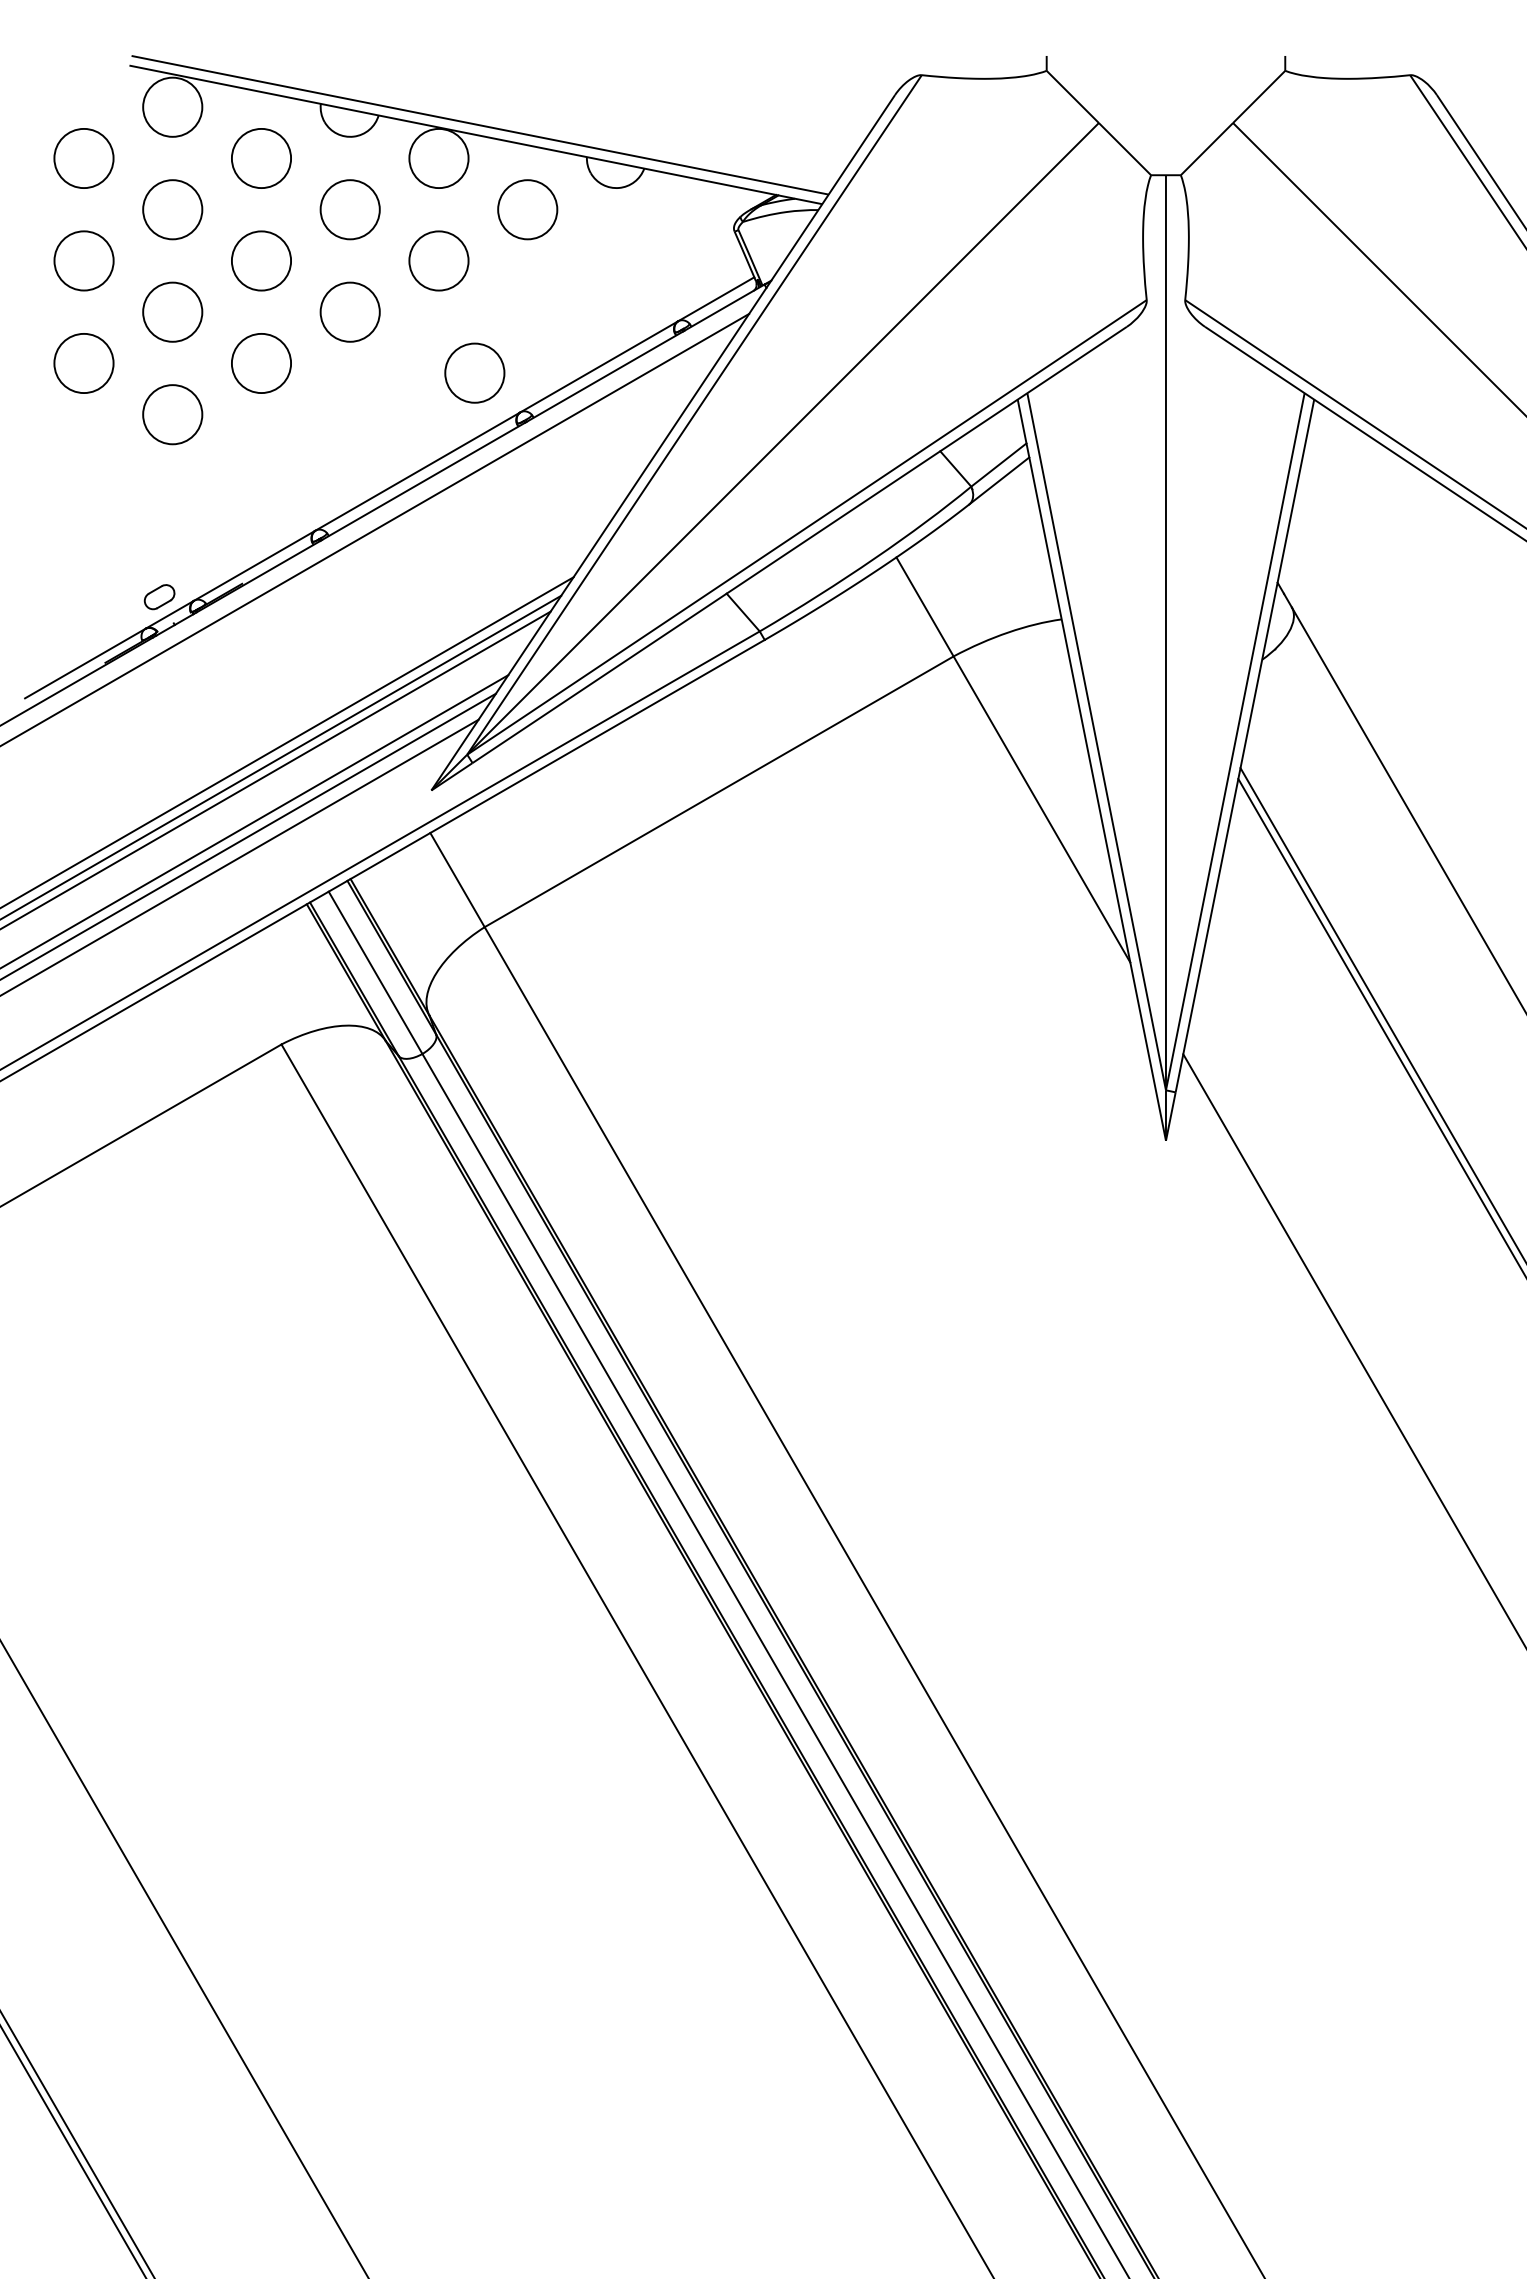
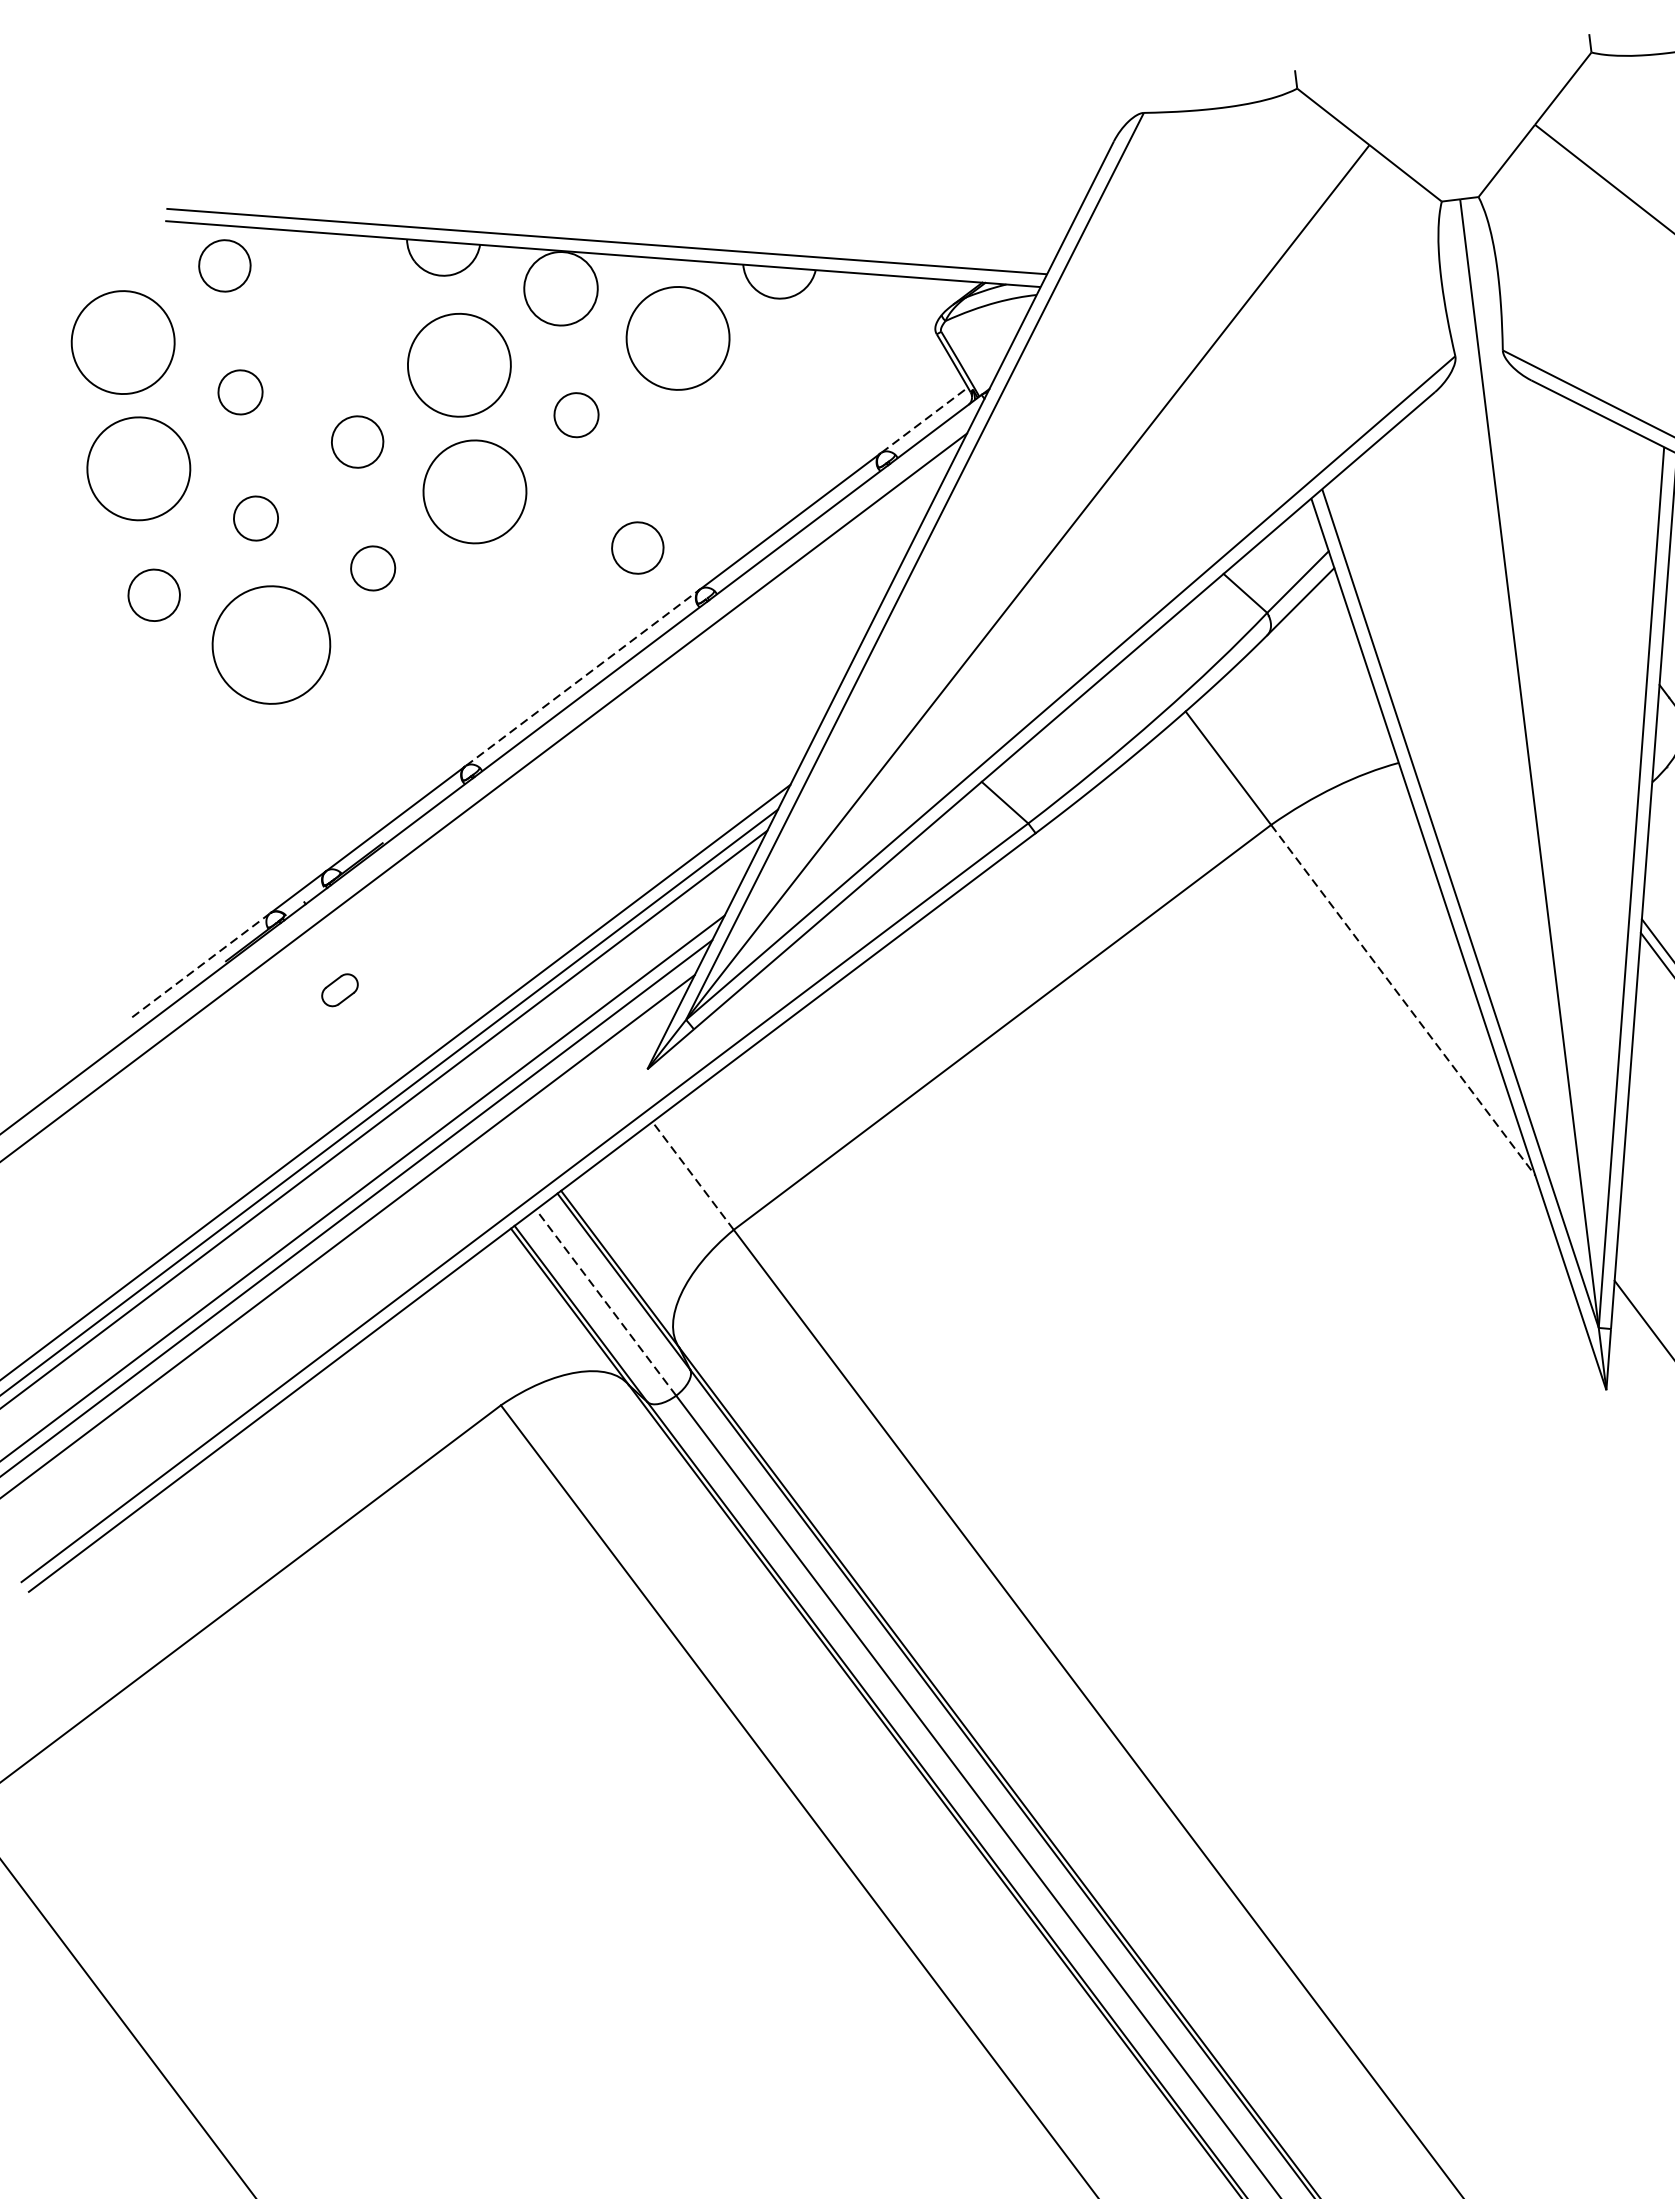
circle: (172, 106) -> (224, 265), size x0.7
circle: (83, 158) -> (122, 342), size x1.4
circle: (261, 158) -> (342, 315), removed
circle: (172, 209) -> (240, 392), size x0.6
circle: (349, 209) -> (458, 365), size x1.4
circle: (527, 209) -> (677, 338), size x1.4
circle: (83, 260) -> (138, 468), size x1.4
circle: (261, 260) -> (357, 441), size x0.7
circle: (438, 260) -> (575, 414), size x0.6
line: (716, 299) -> (924, 420), solid -> dashed
circle: (172, 311) -> (255, 517), size x0.6
circle: (349, 311) -> (473, 491), size x1.4
circle: (83, 363) -> (153, 595), size x0.7
circle: (261, 363) -> (373, 568), size x0.6
circle: (474, 372) -> (637, 547), size x0.7
circle: (172, 414) -> (271, 644), size x1.6
line: (418, 471) -> (583, 677), solid -> dashed
part: (159, 597) -> (339, 990), moved
line: (85, 663) -> (201, 965), solid -> dashed
line: (1041, 809) -> (1402, 1000), solid -> dashed
line: (457, 879) -> (693, 1175), solid -> dashed
line: (375, 972) -> (605, 1302), solid -> dashed

